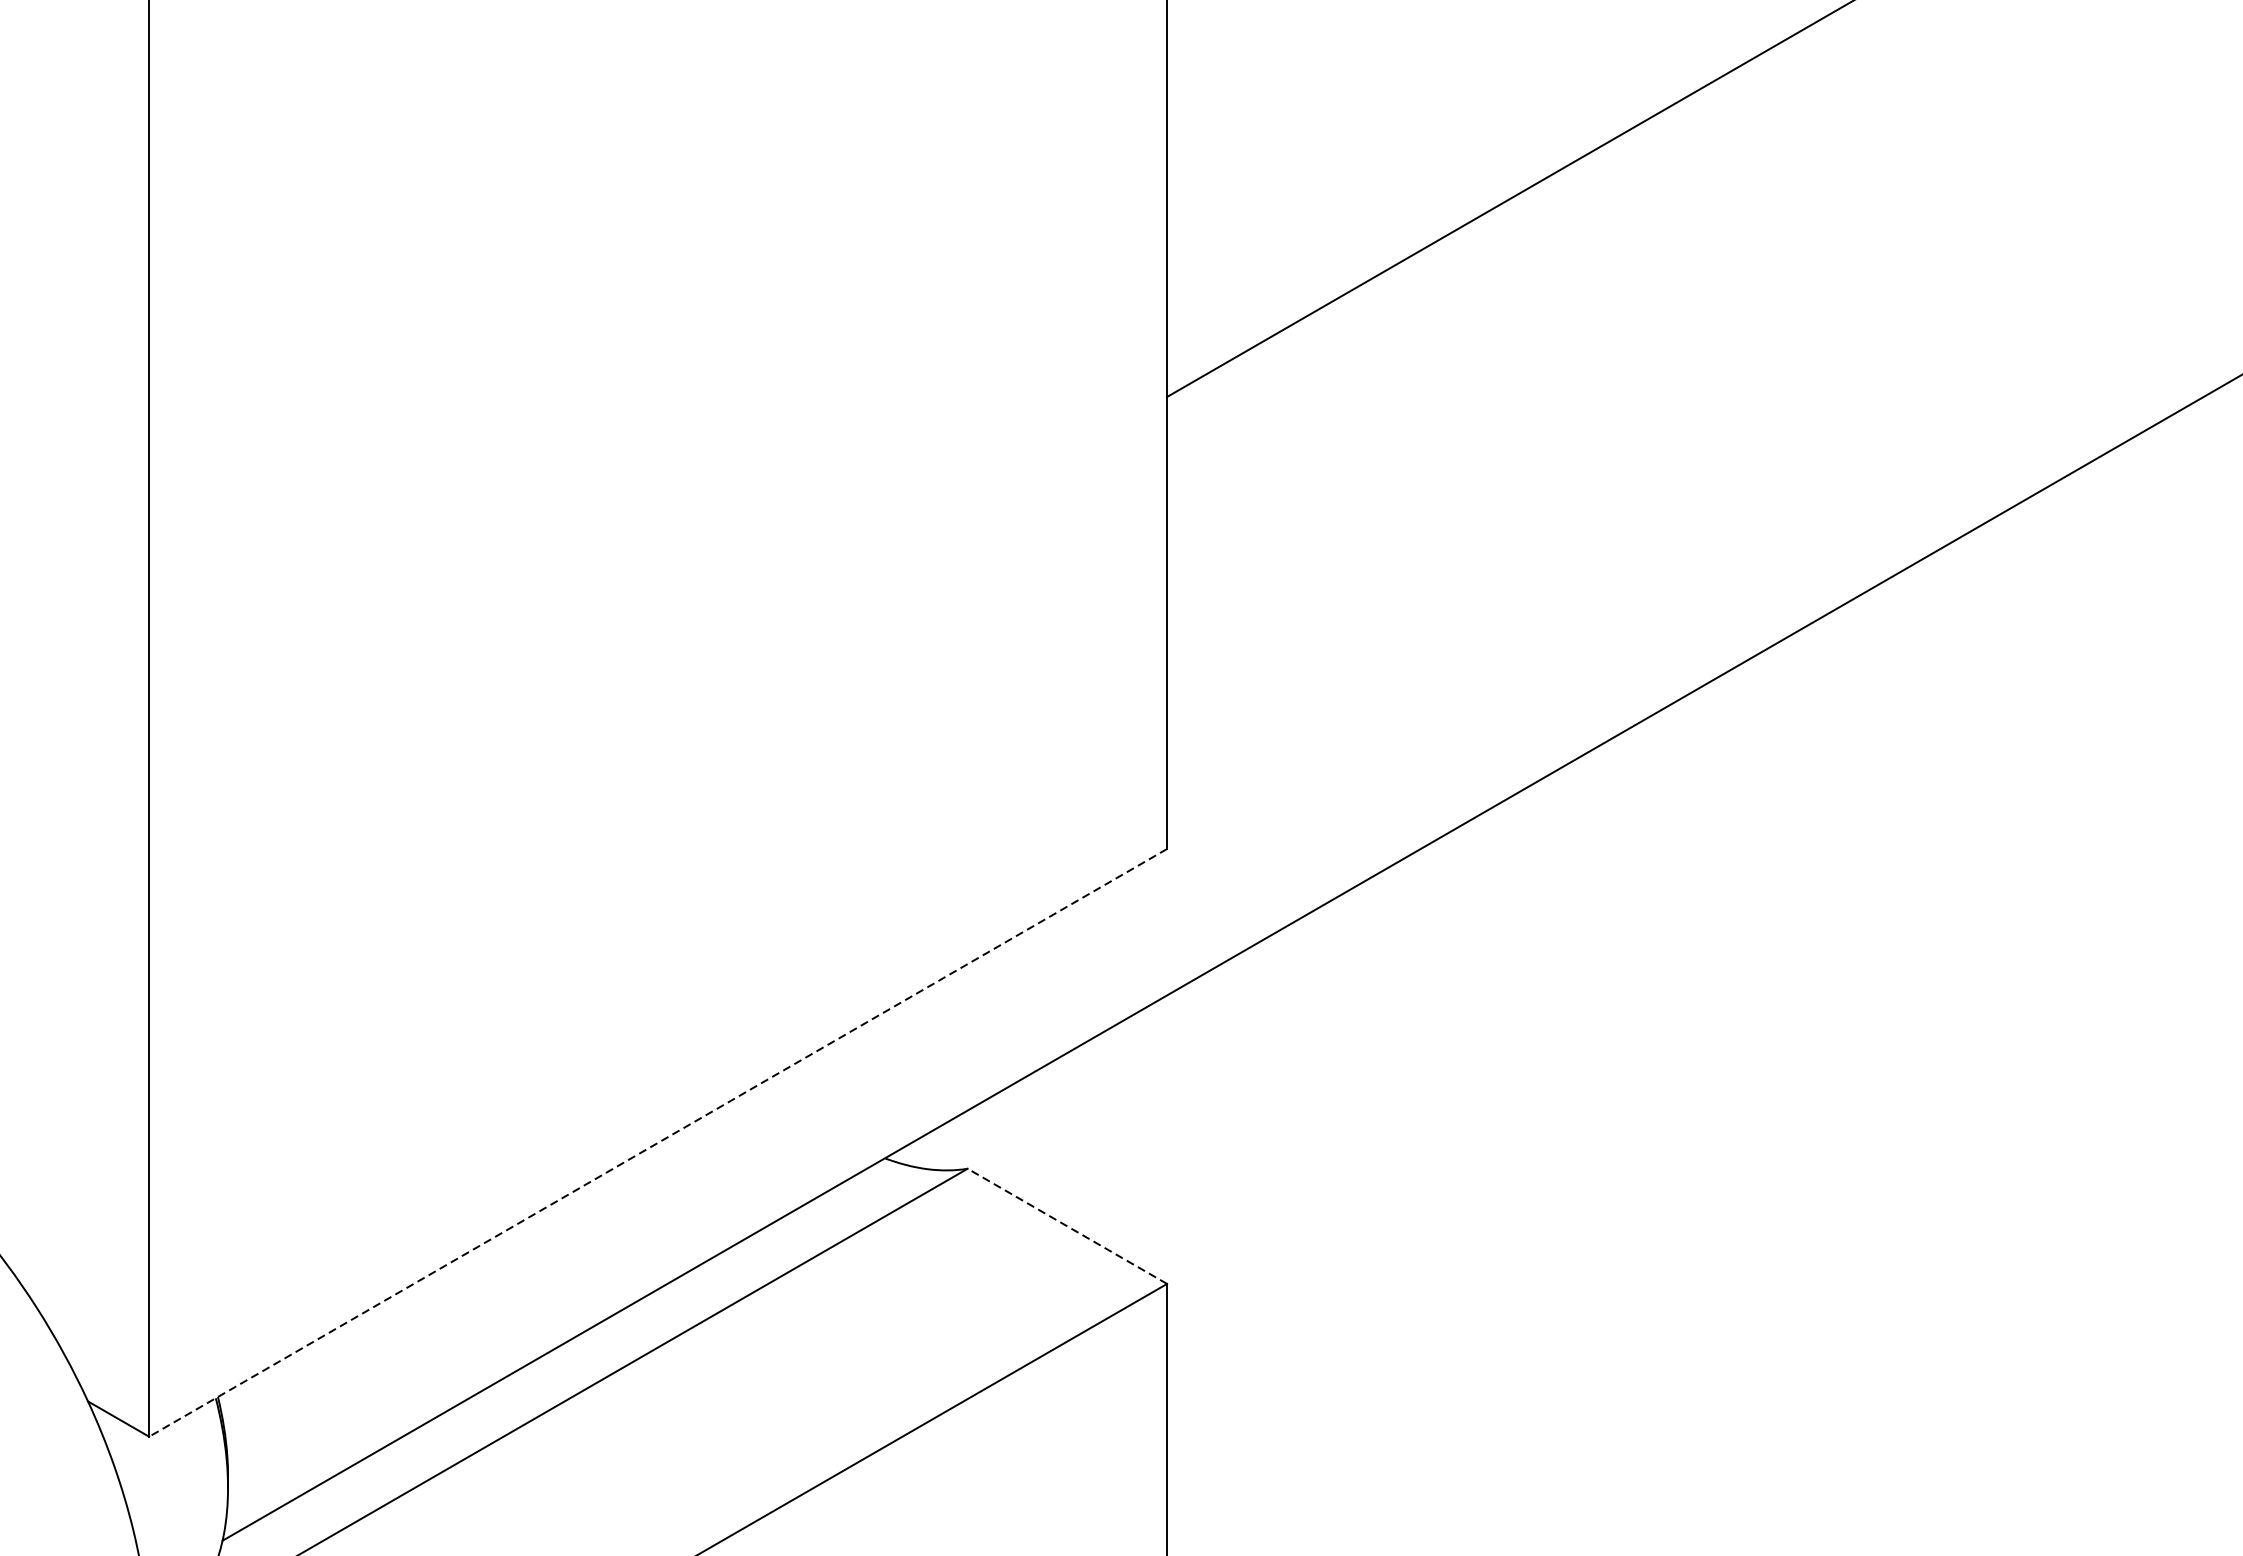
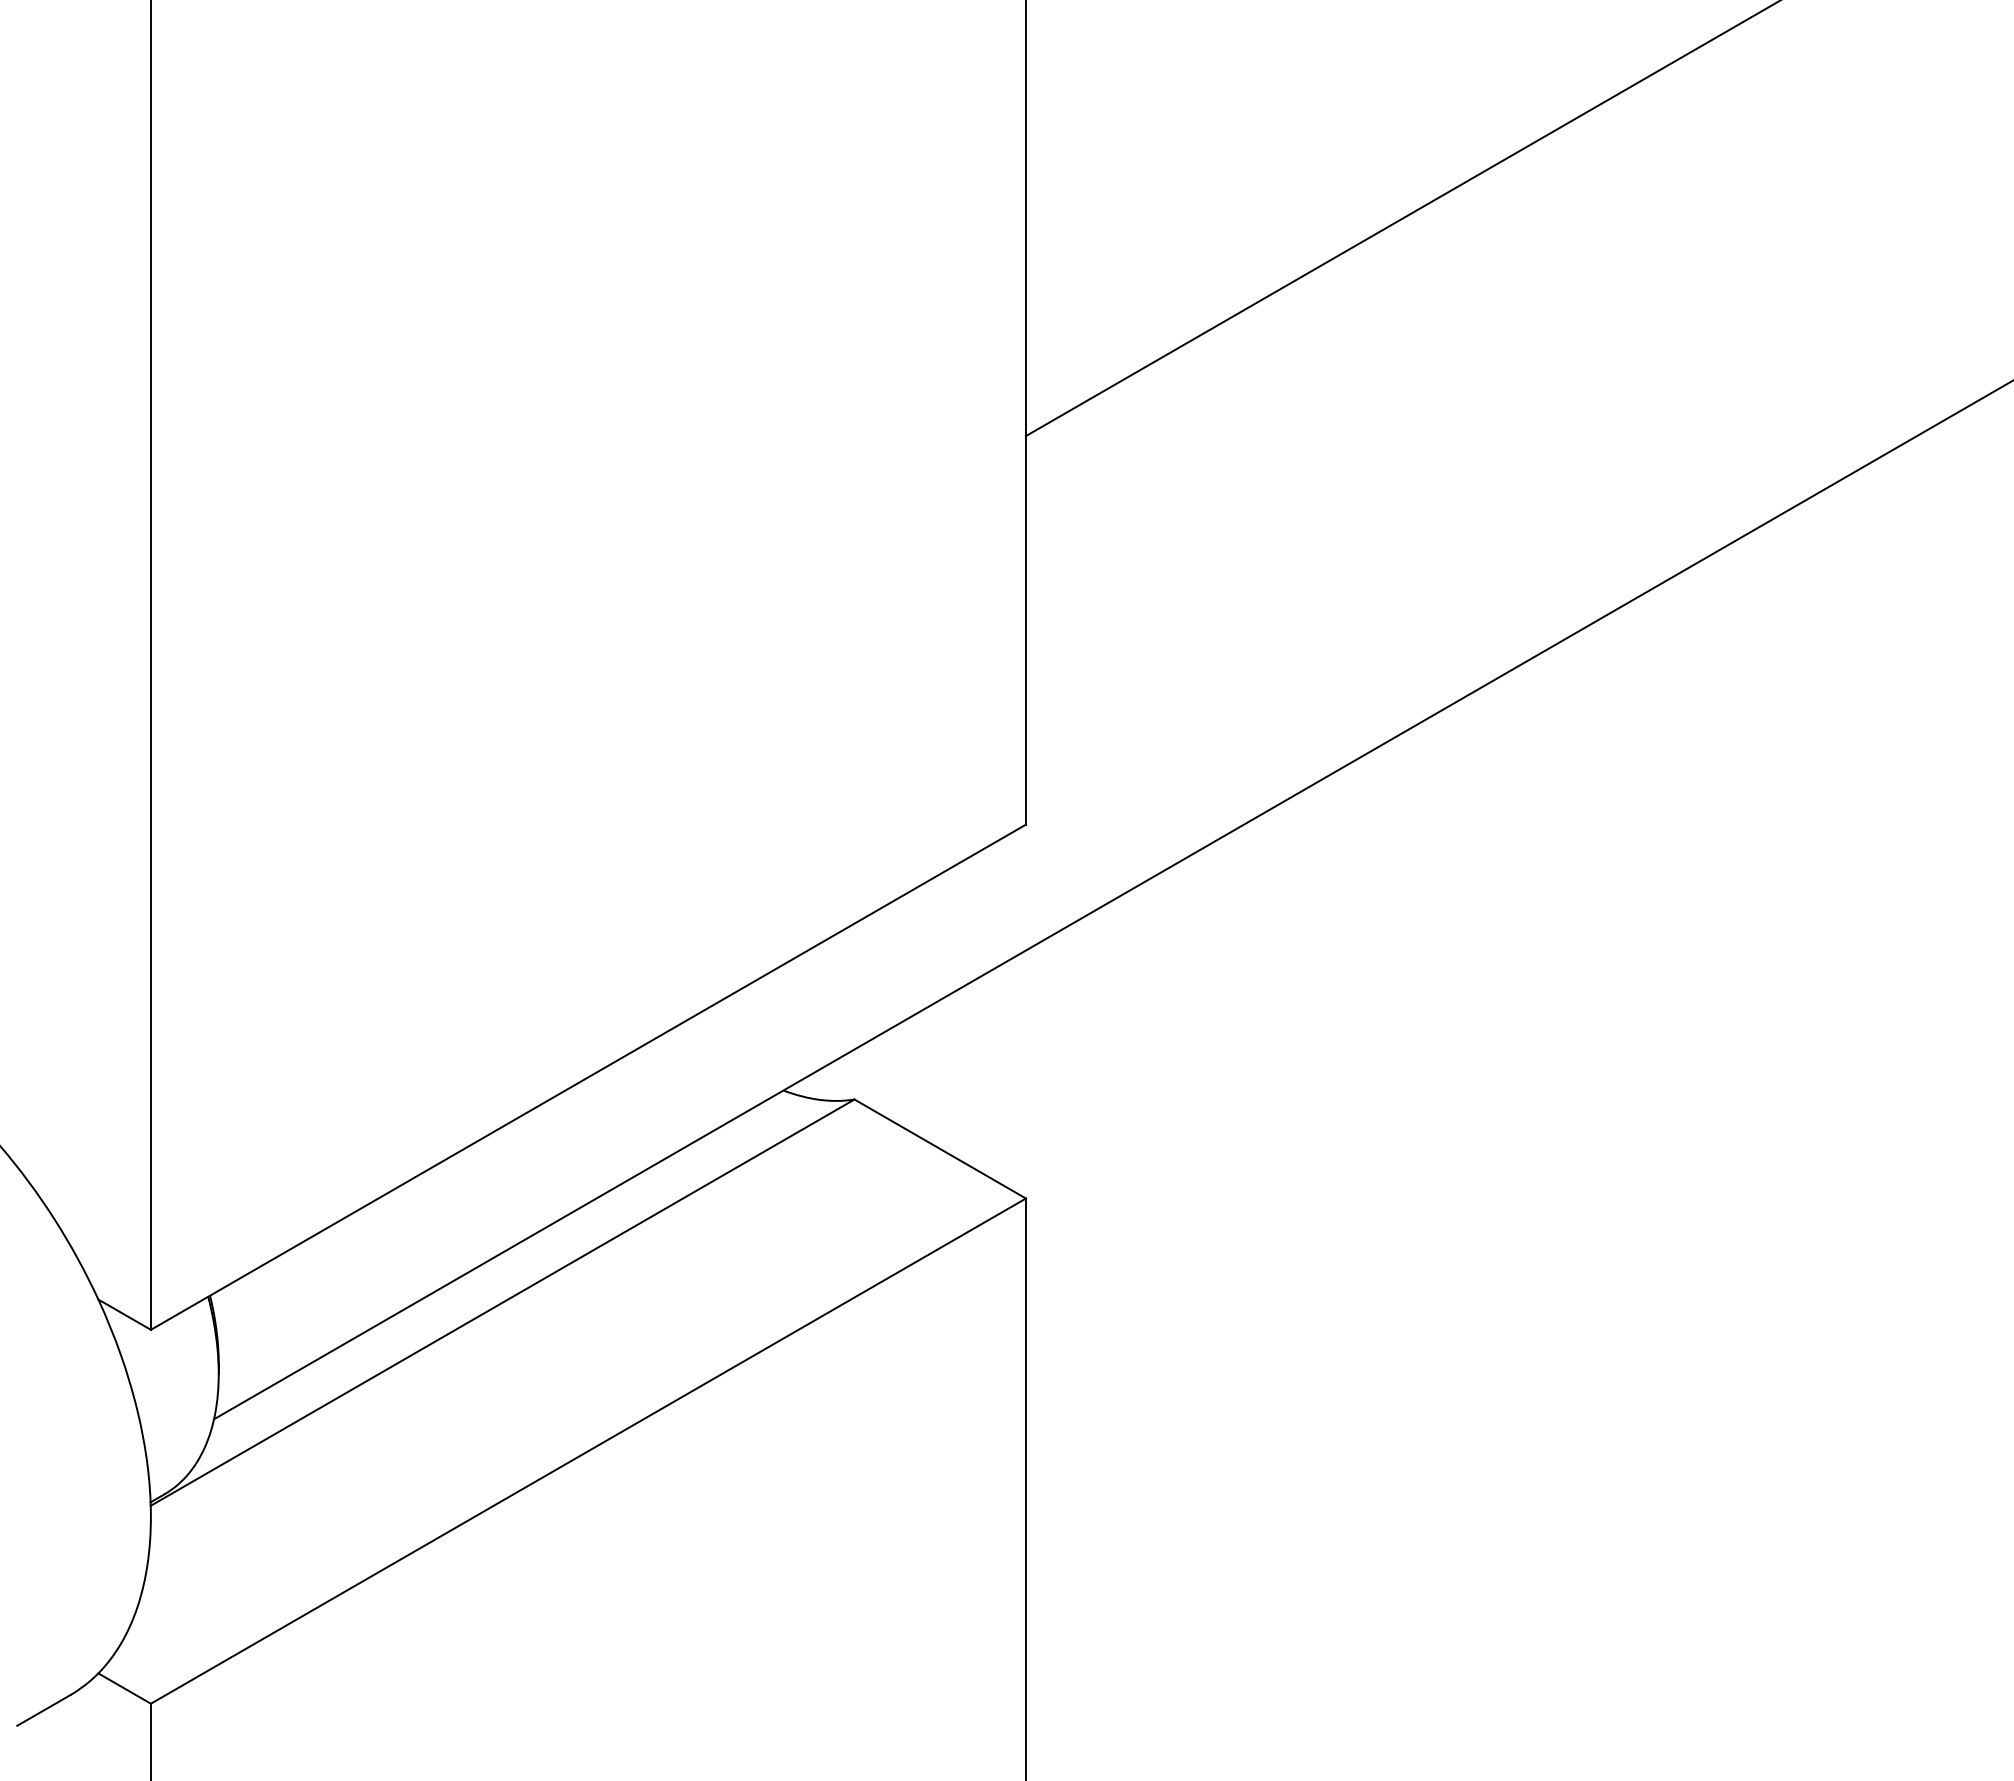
line: (658, 1143) -> (588, 1077), dashed -> solid
line: (1067, 1226) -> (940, 1149), dashed -> solid

